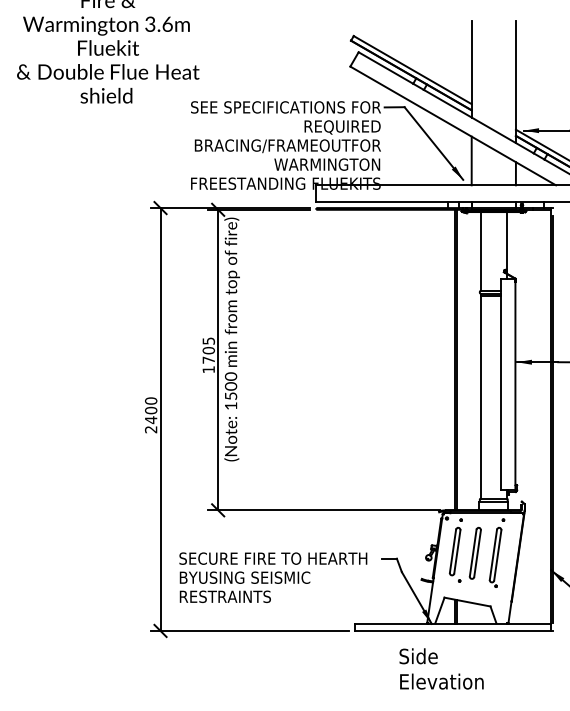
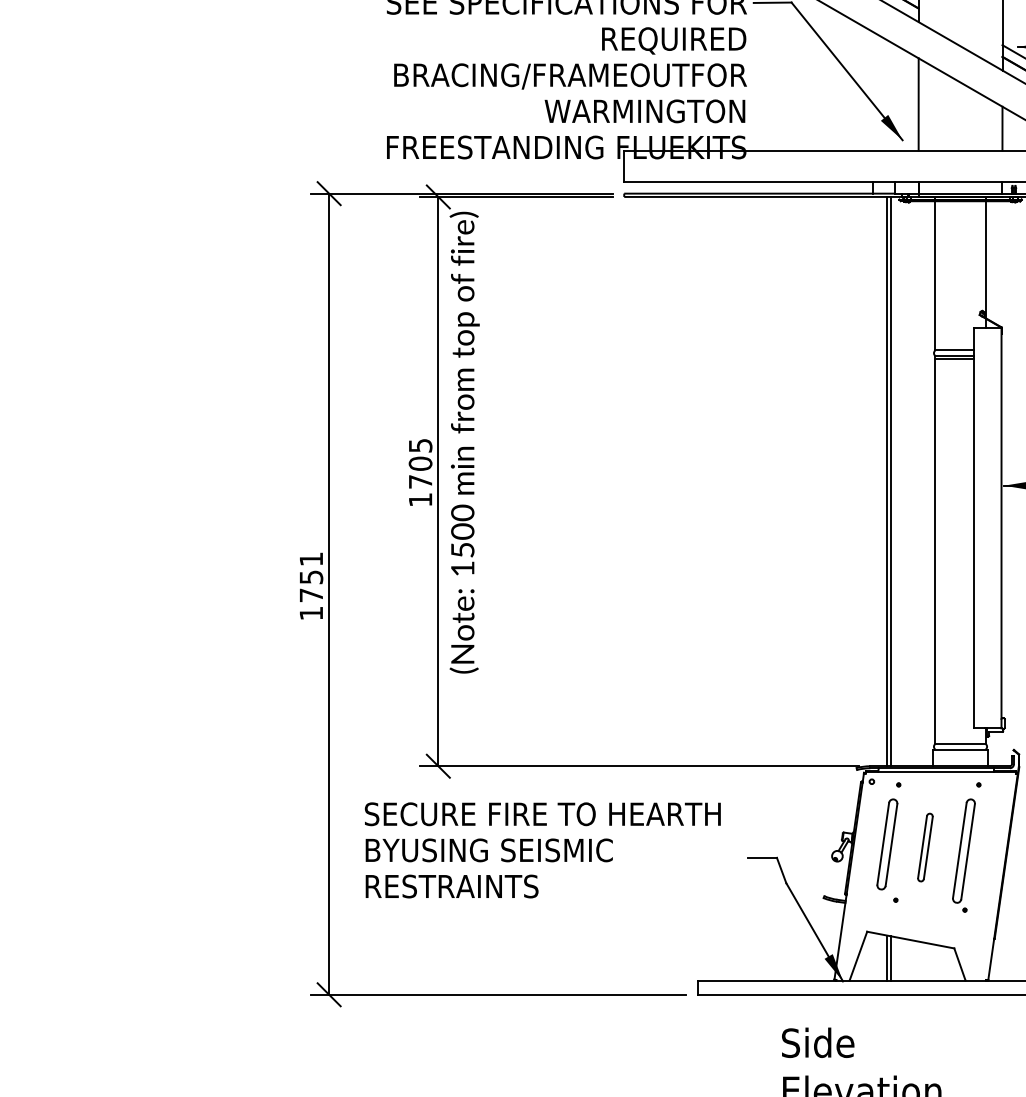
text: (150, 415) -> (310, 586), 2400 -> 1751
part: (474, 552) -> (923, 846), size x0.7
text: (273, 577) -> (543, 849), moved

